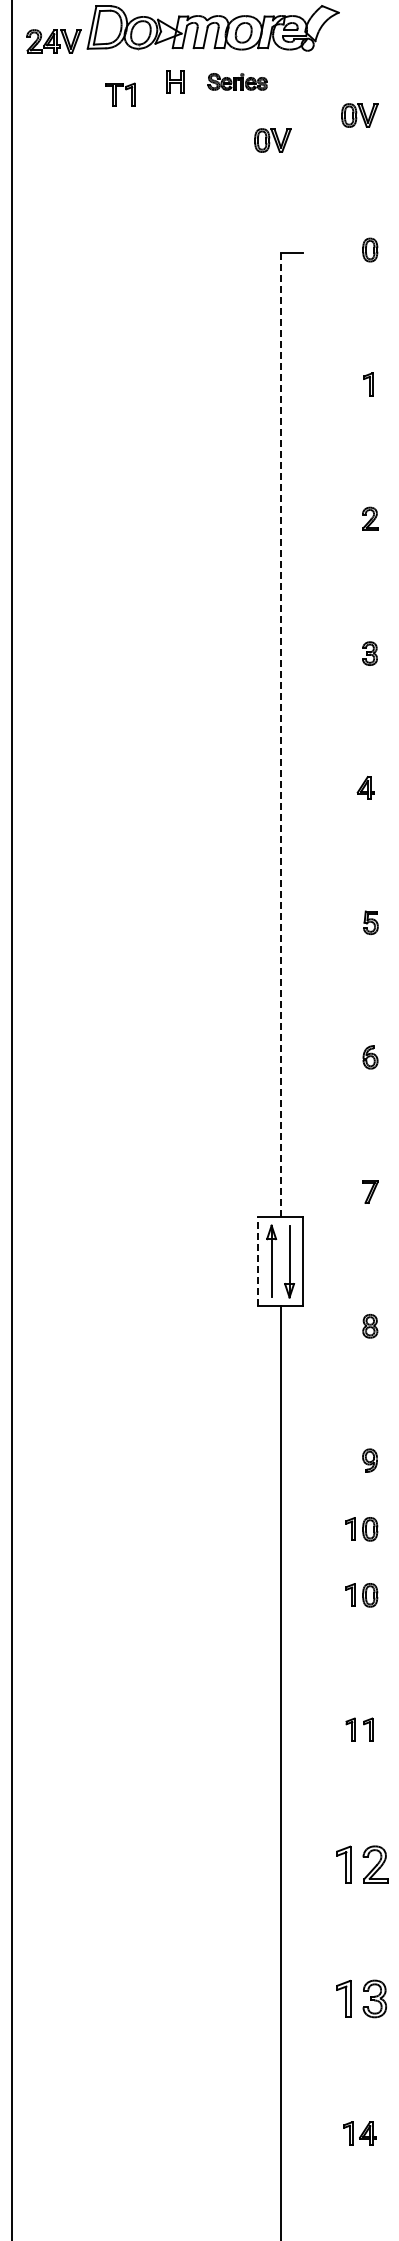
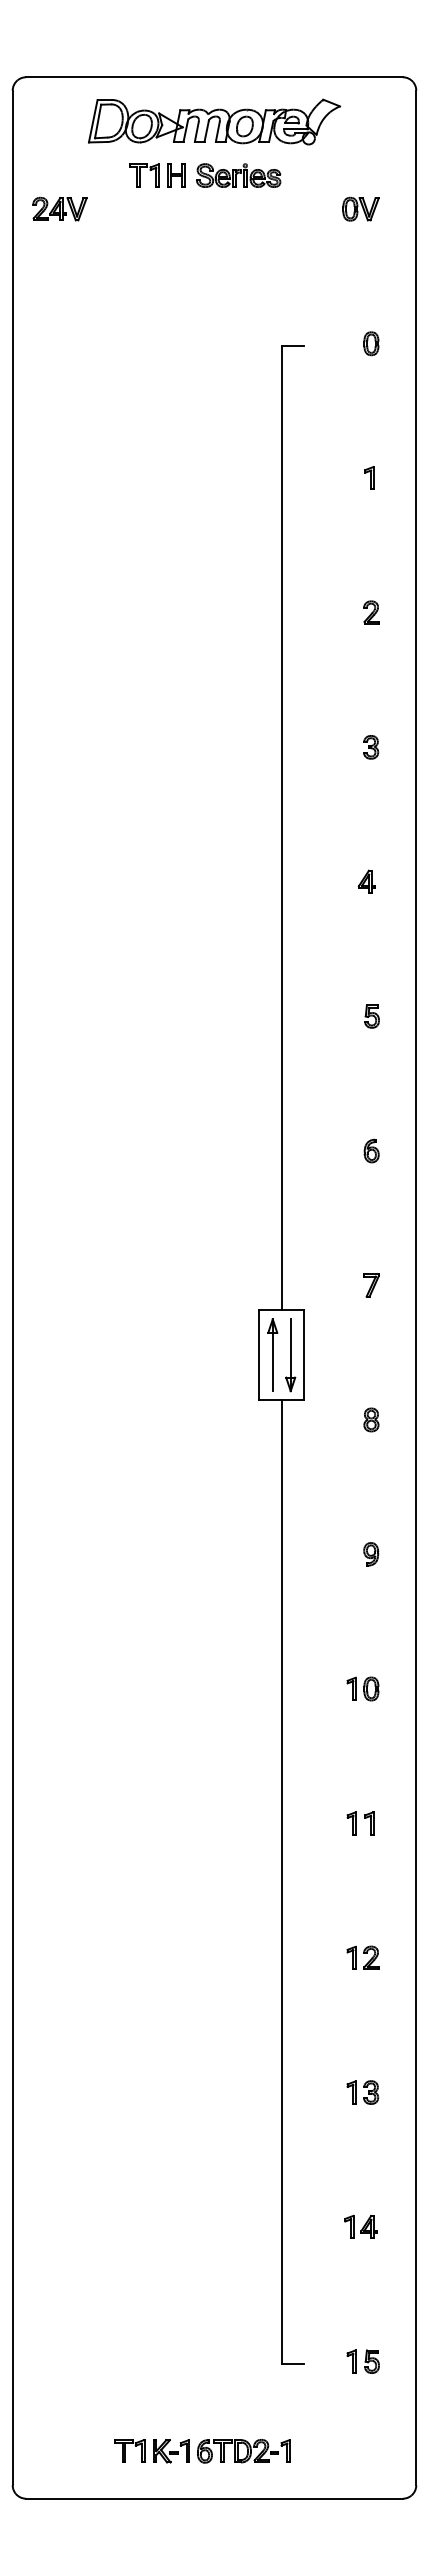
part: (53, 40) -> (59, 208), moved
part: (237, 81) -> (238, 175), size x1.43
part: (120, 94) -> (144, 175), moved
part: (272, 139) -> (273, 233), removed
line: (280, 734) -> (281, 828), dashed -> solid
line: (258, 1261) -> (259, 1355), dashed -> solid
part: (361, 1528) -> (362, 1622), removed
part: (361, 1863) -> (362, 1957), size x0.62
part: (361, 1998) -> (362, 2092), size x0.62

